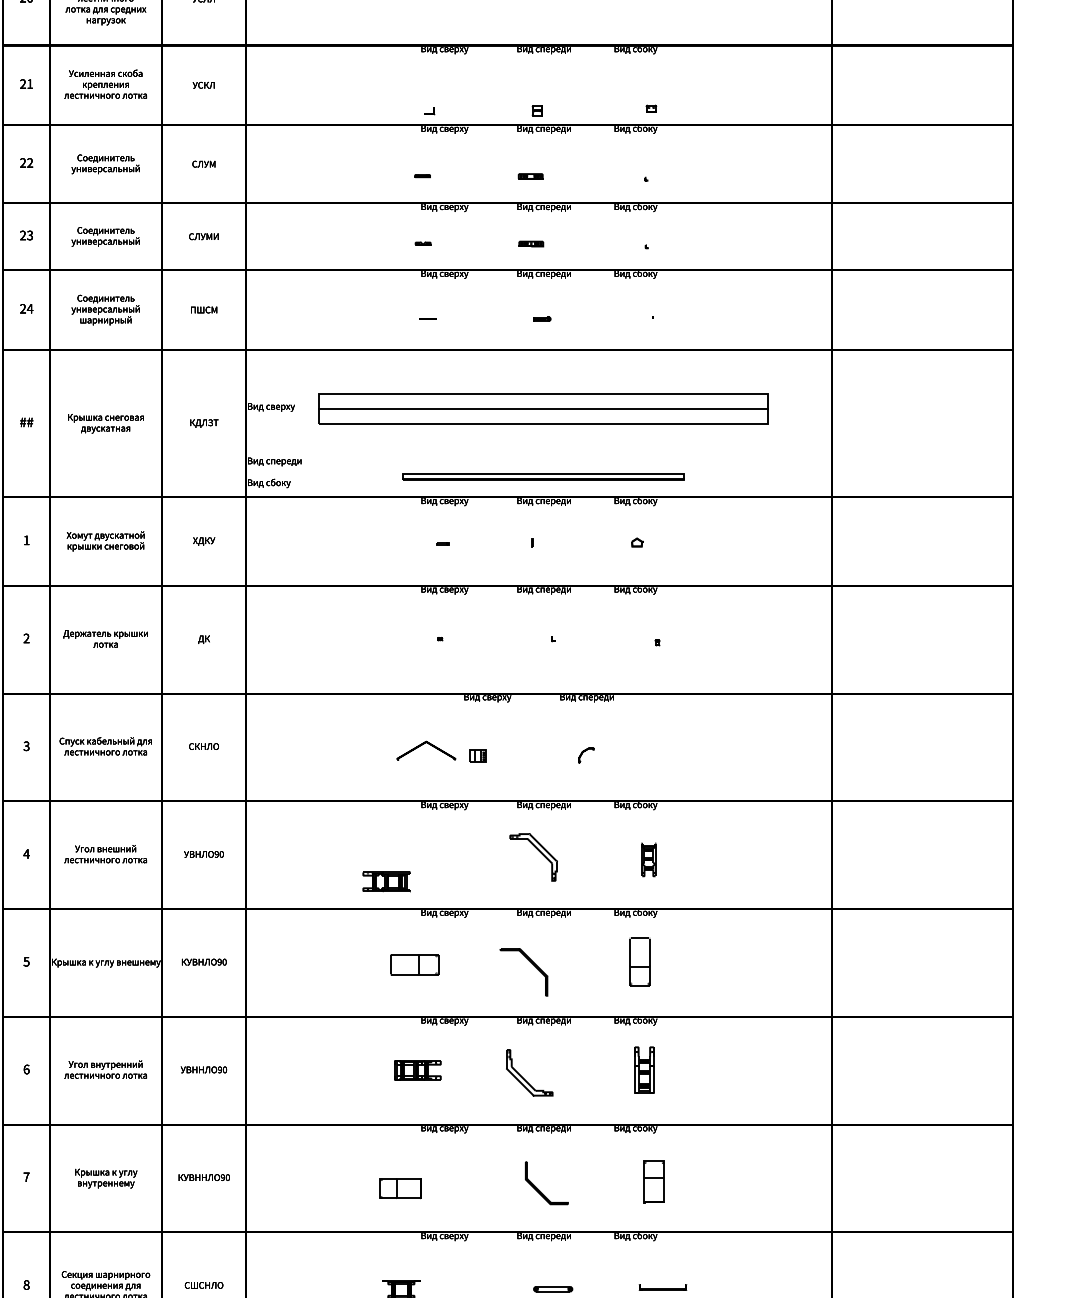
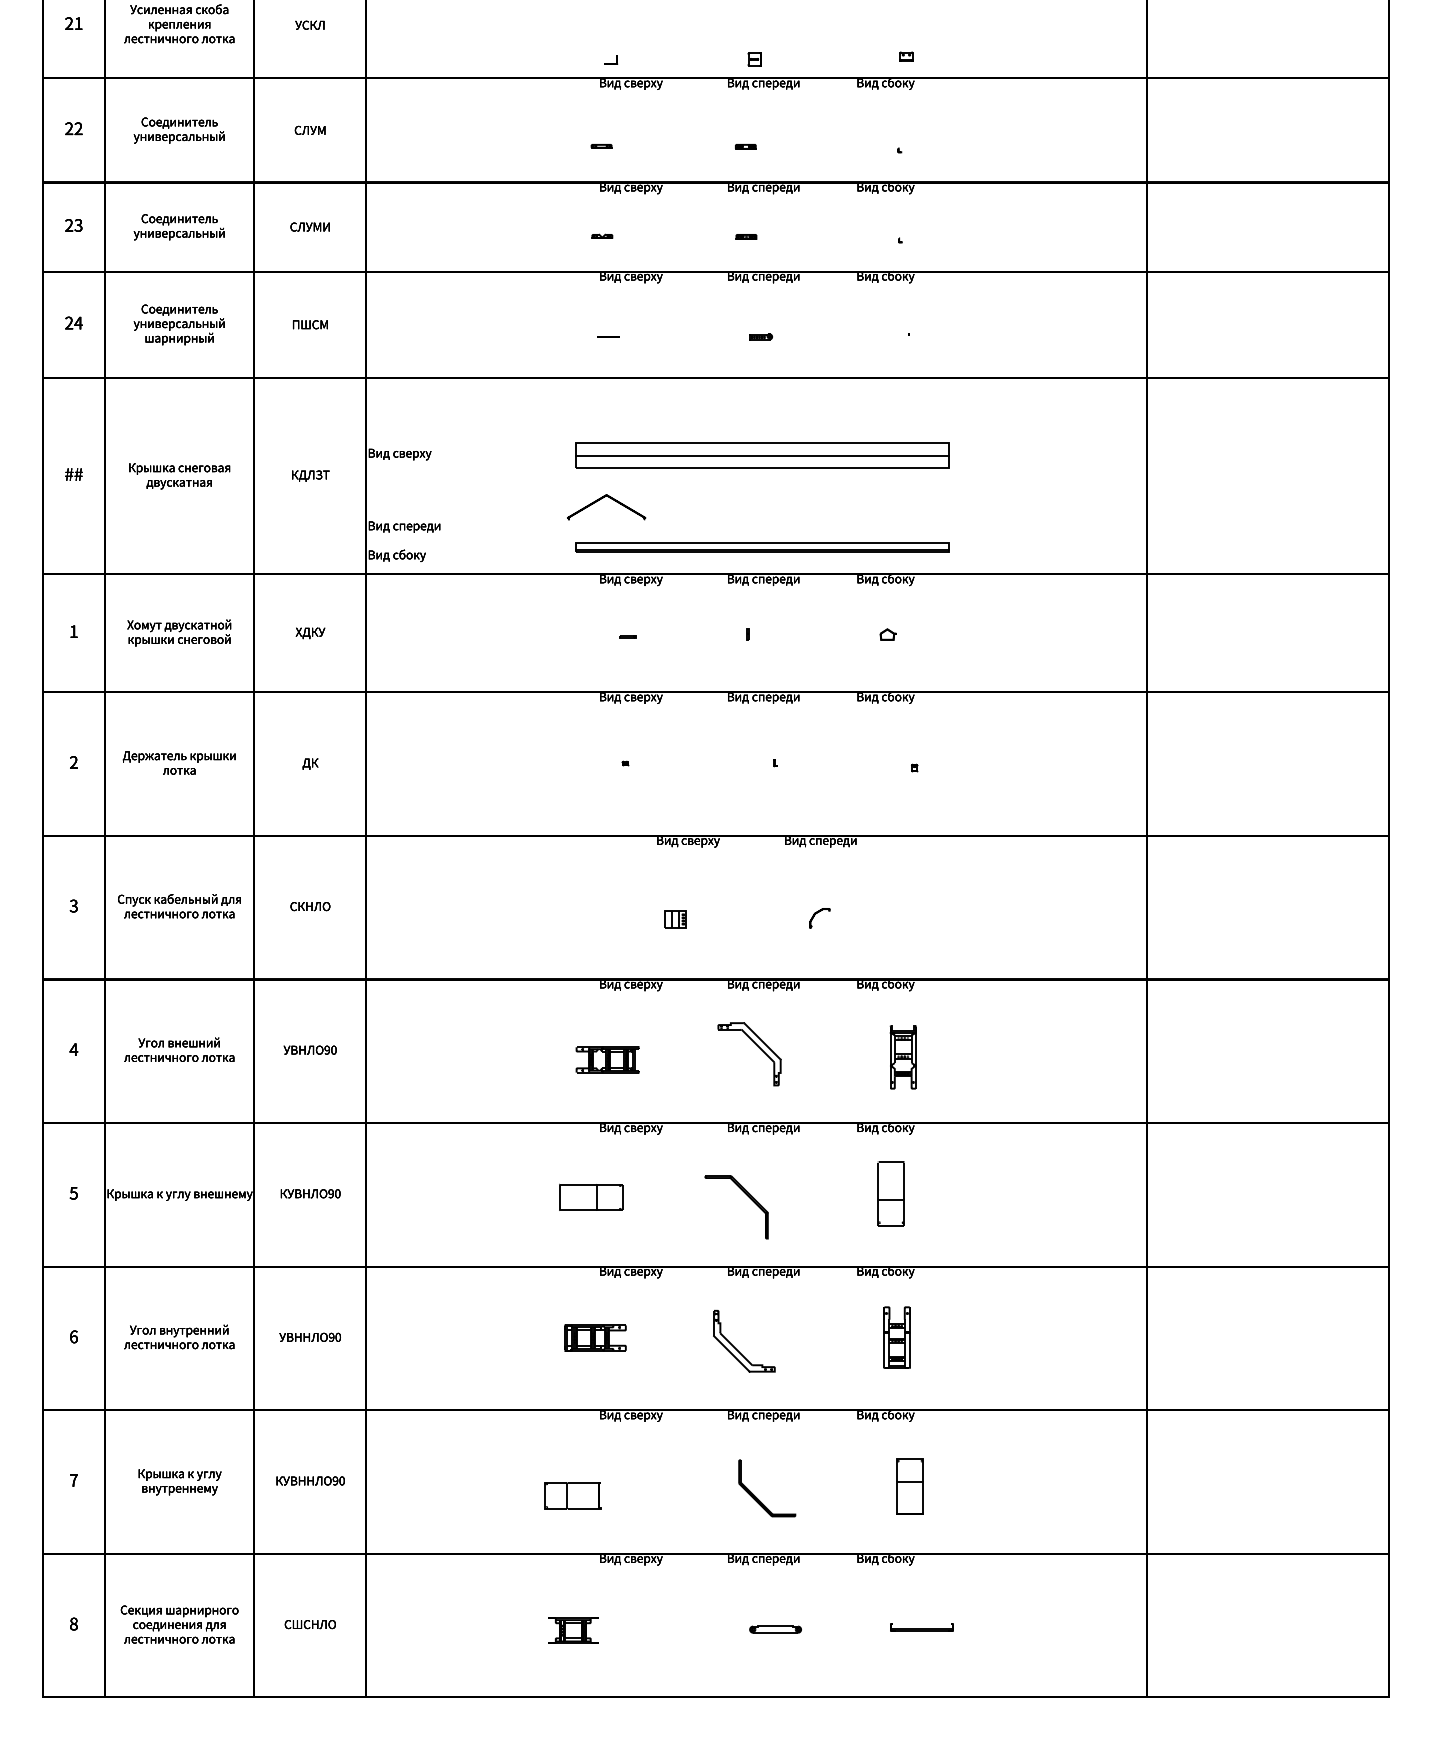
part: (530, 176) -> (745, 146), size x0.62
part: (531, 243) -> (746, 236), size x0.62
part: (543, 408) -> (762, 455), size x0.62
part: (422, 745) -> (601, 499), moved
part: (648, 859) -> (902, 1057), size x1.43
part: (386, 881) -> (607, 1059), moved

